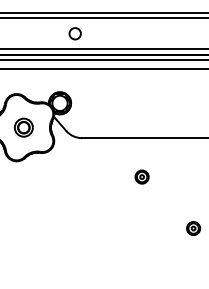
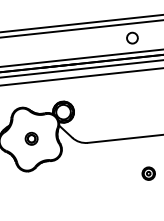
circle: (74, 33) -> (131, 37), moved
part: (23, 127) -> (31, 138), size x0.7

